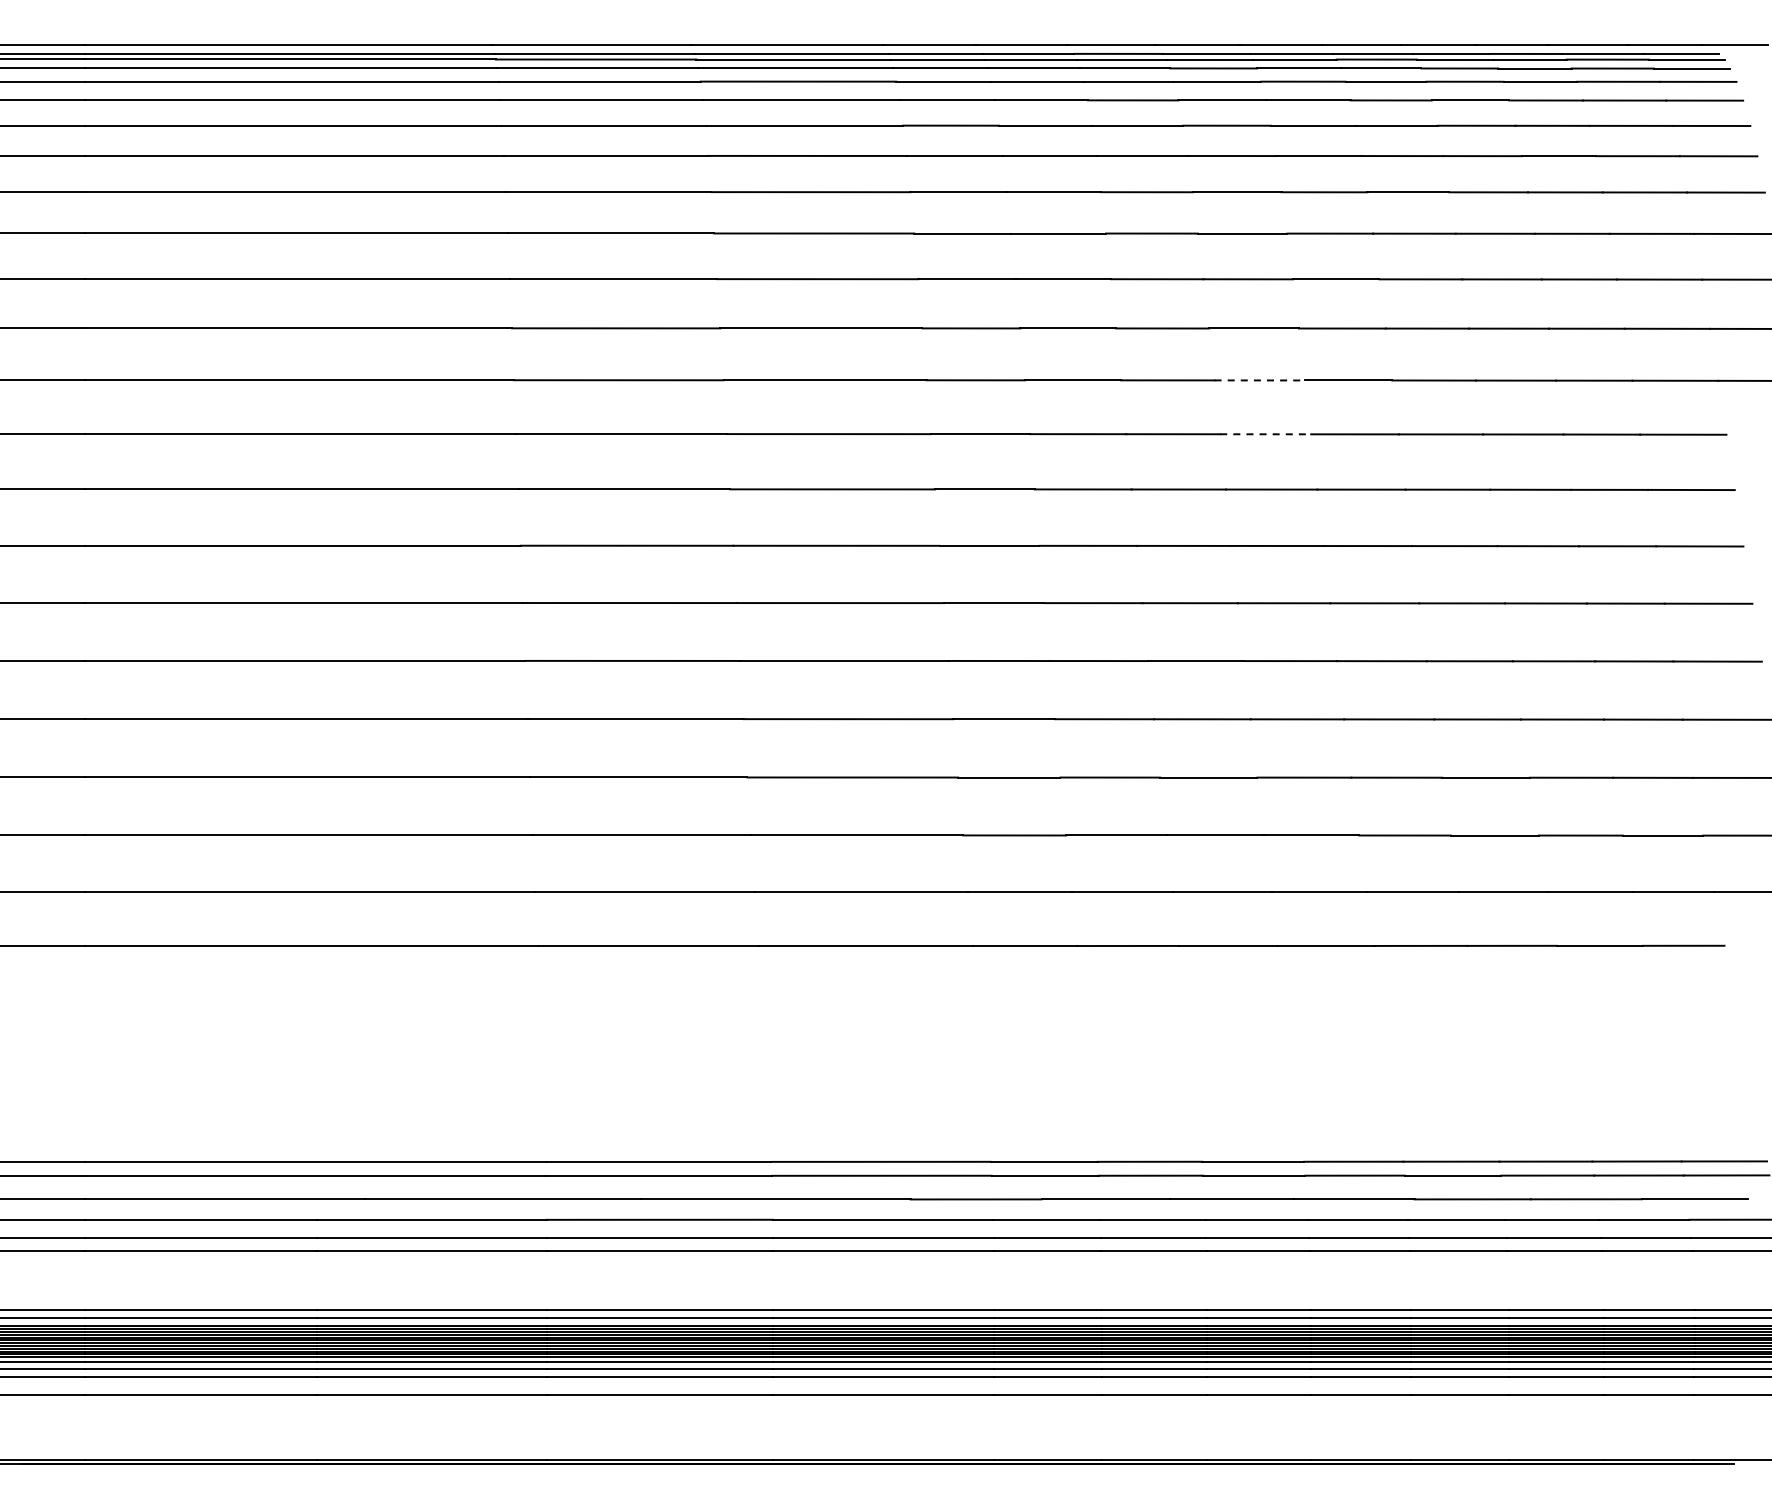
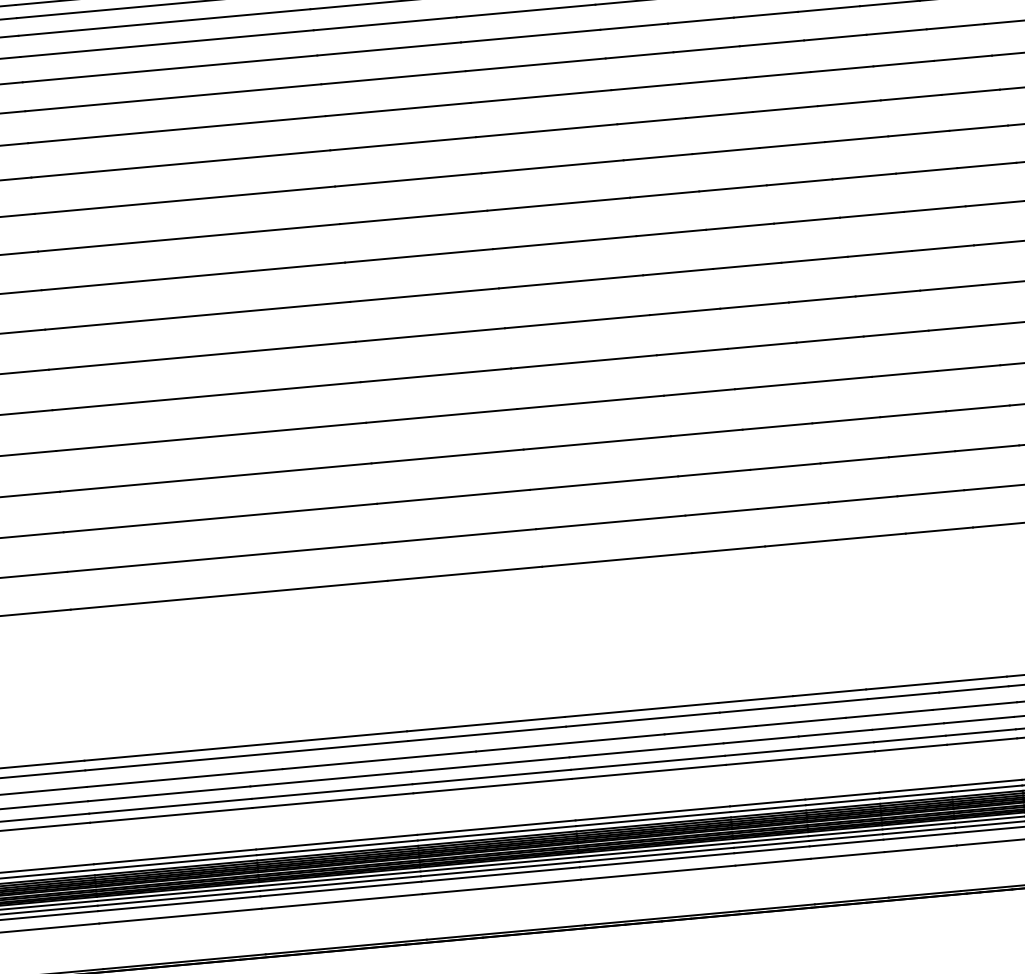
line: (1260, 380) -> (857, 139), dashed -> solid
line: (1266, 434) -> (864, 176), dashed -> solid

